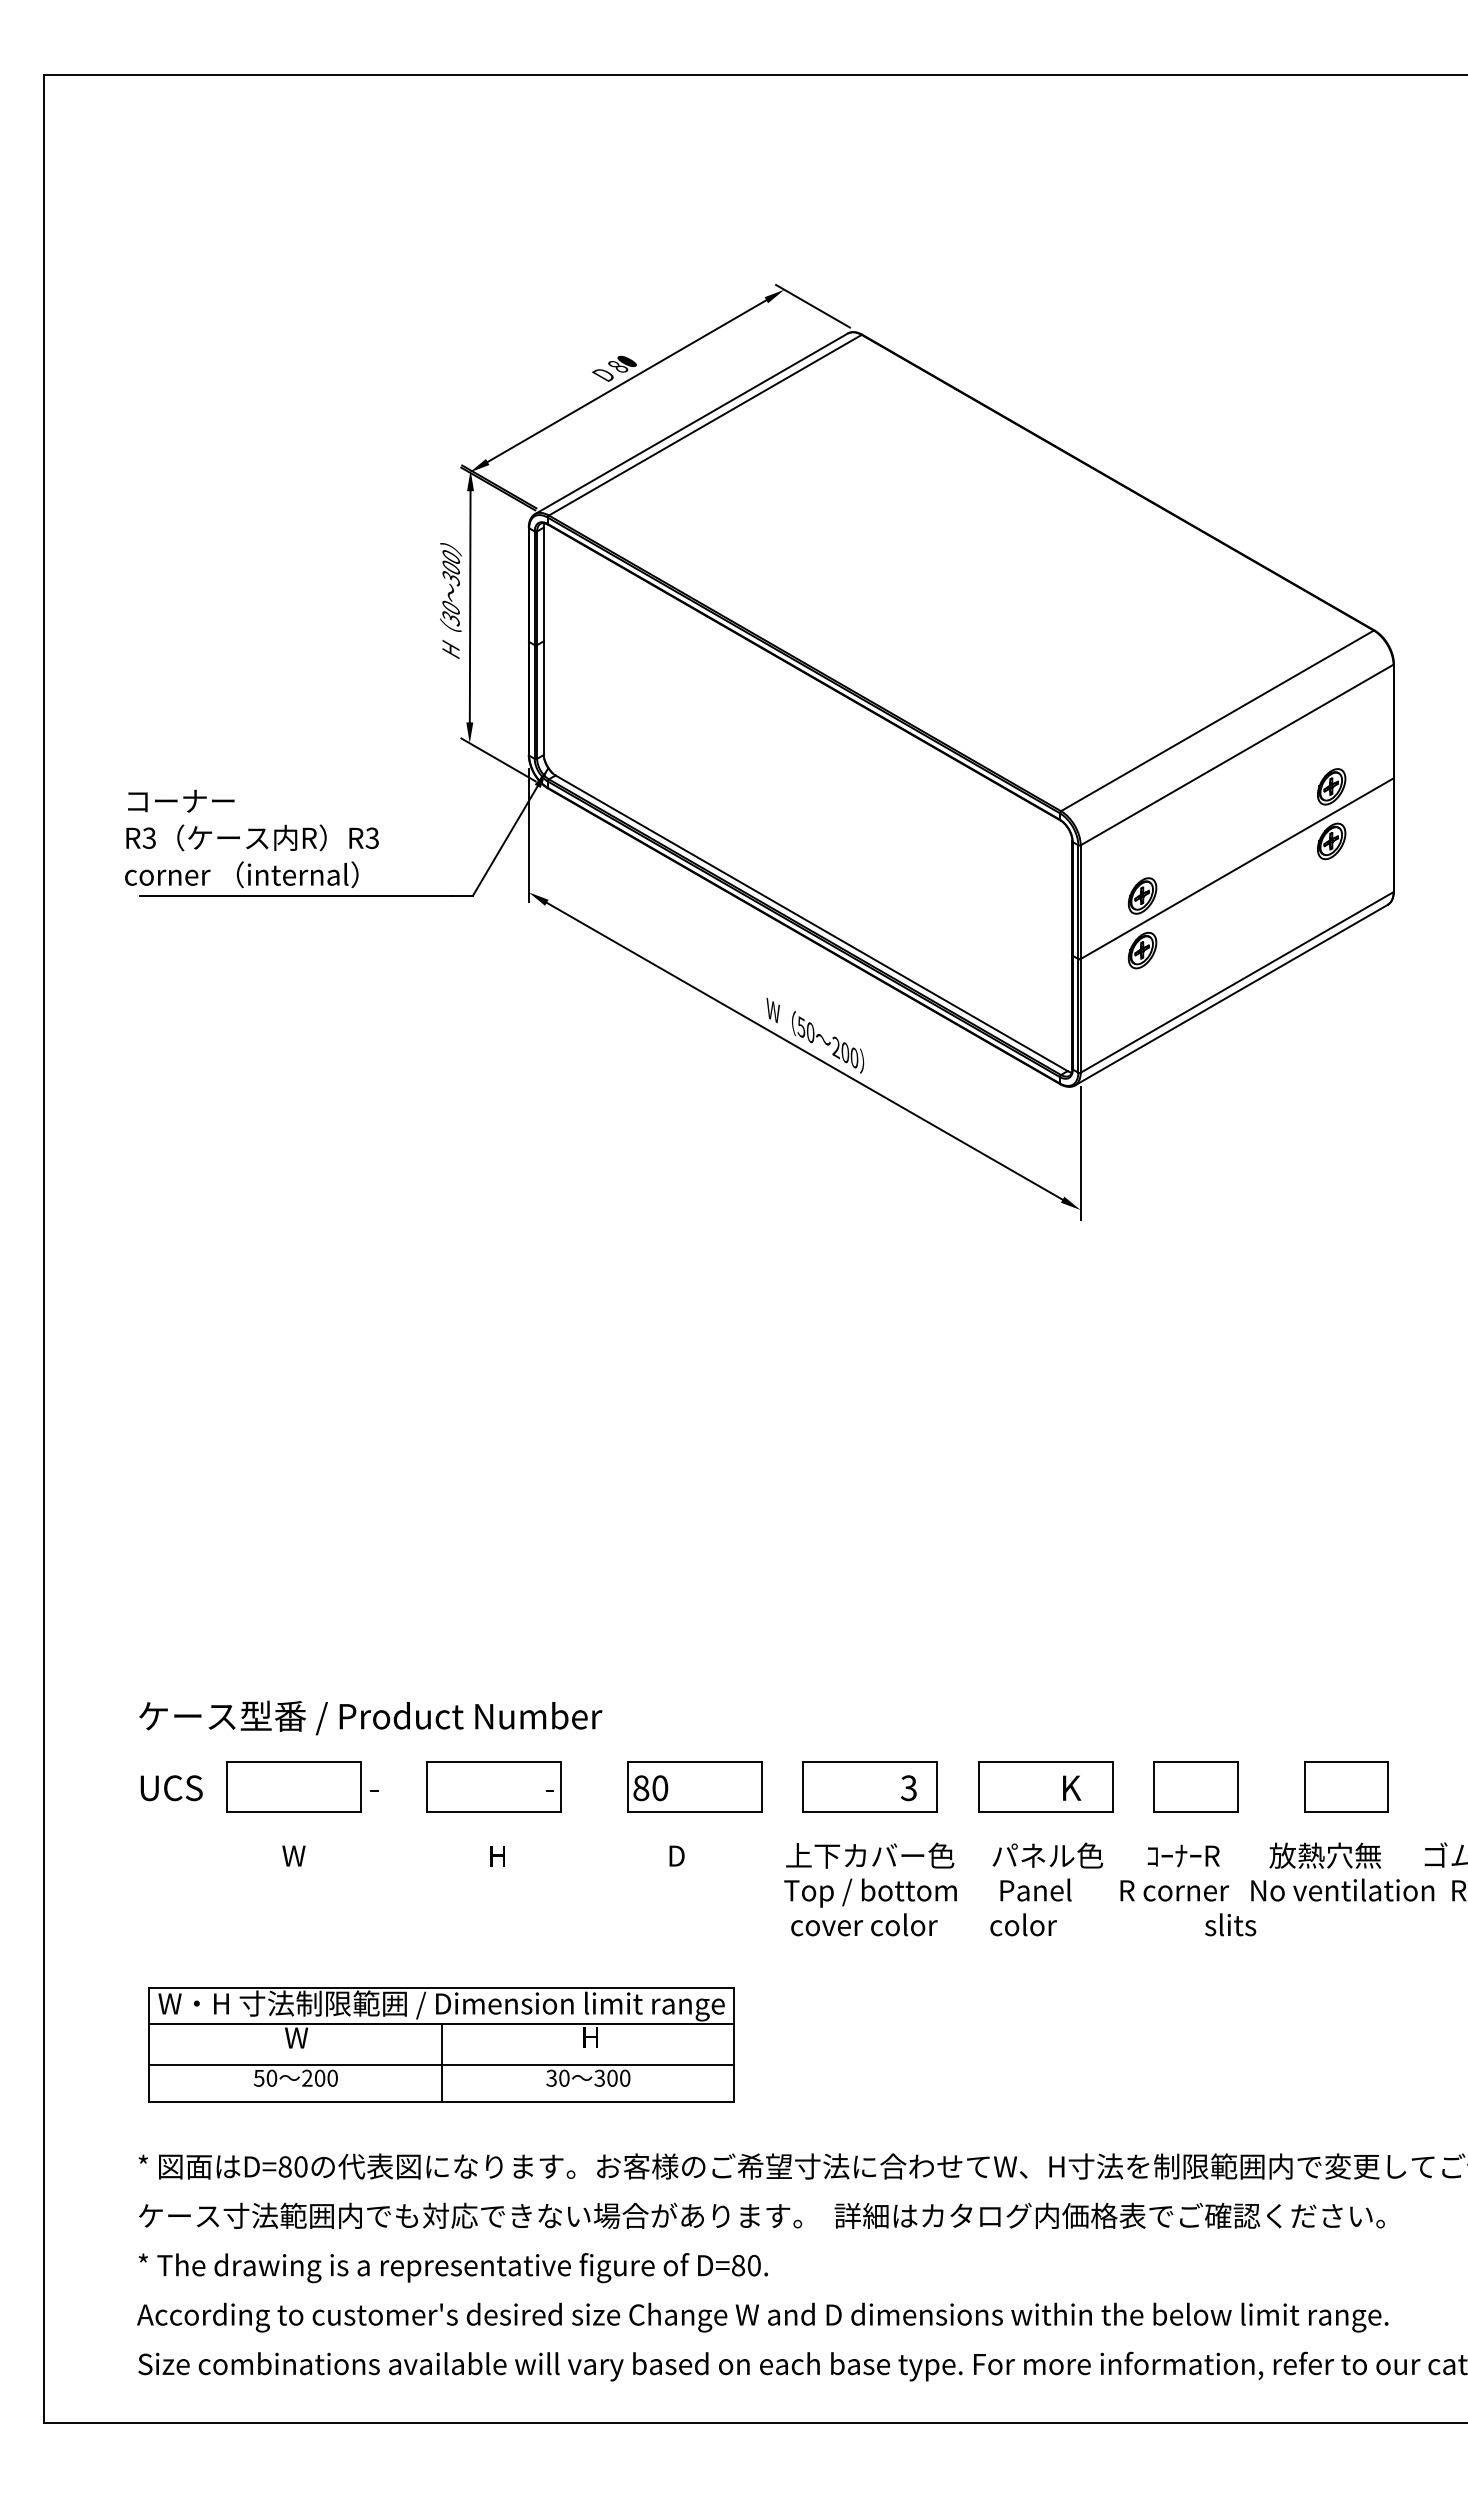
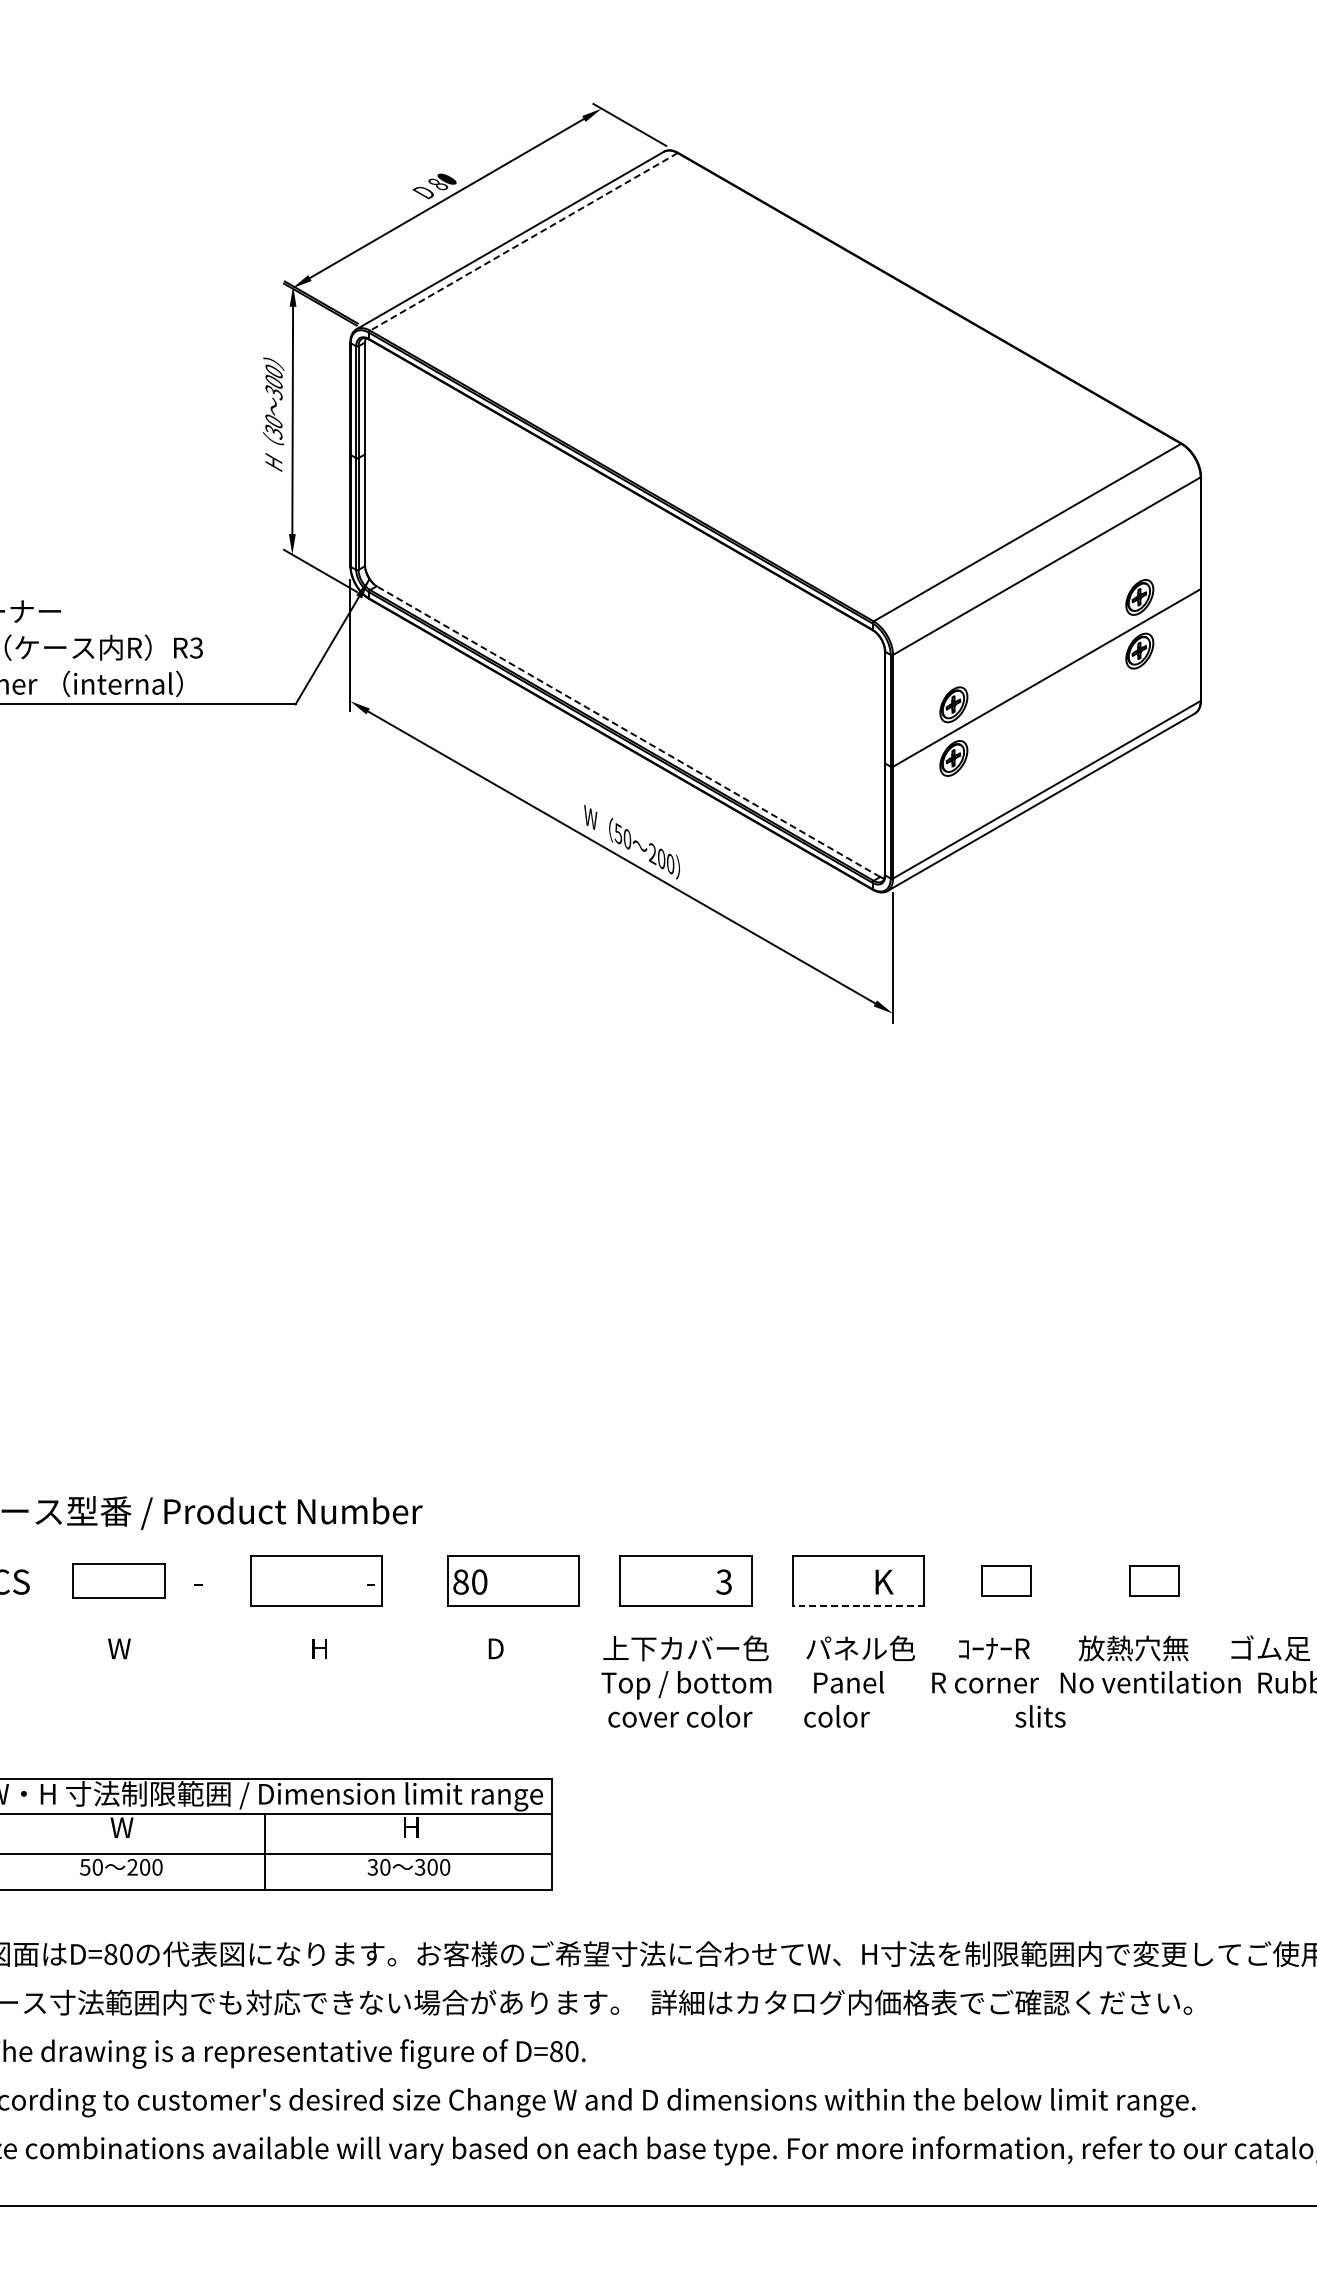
line: (705, 425) -> (524, 242), solid -> dashed
line: (811, 923) -> (628, 731), solid -> dashed
part: (293, 1786) -> (118, 1580), size x0.7
part: (1195, 1786) -> (1005, 1580), size x0.6
part: (1346, 1786) -> (1154, 1580), size x0.6
line: (1045, 1812) -> (858, 1605), solid -> dashed

